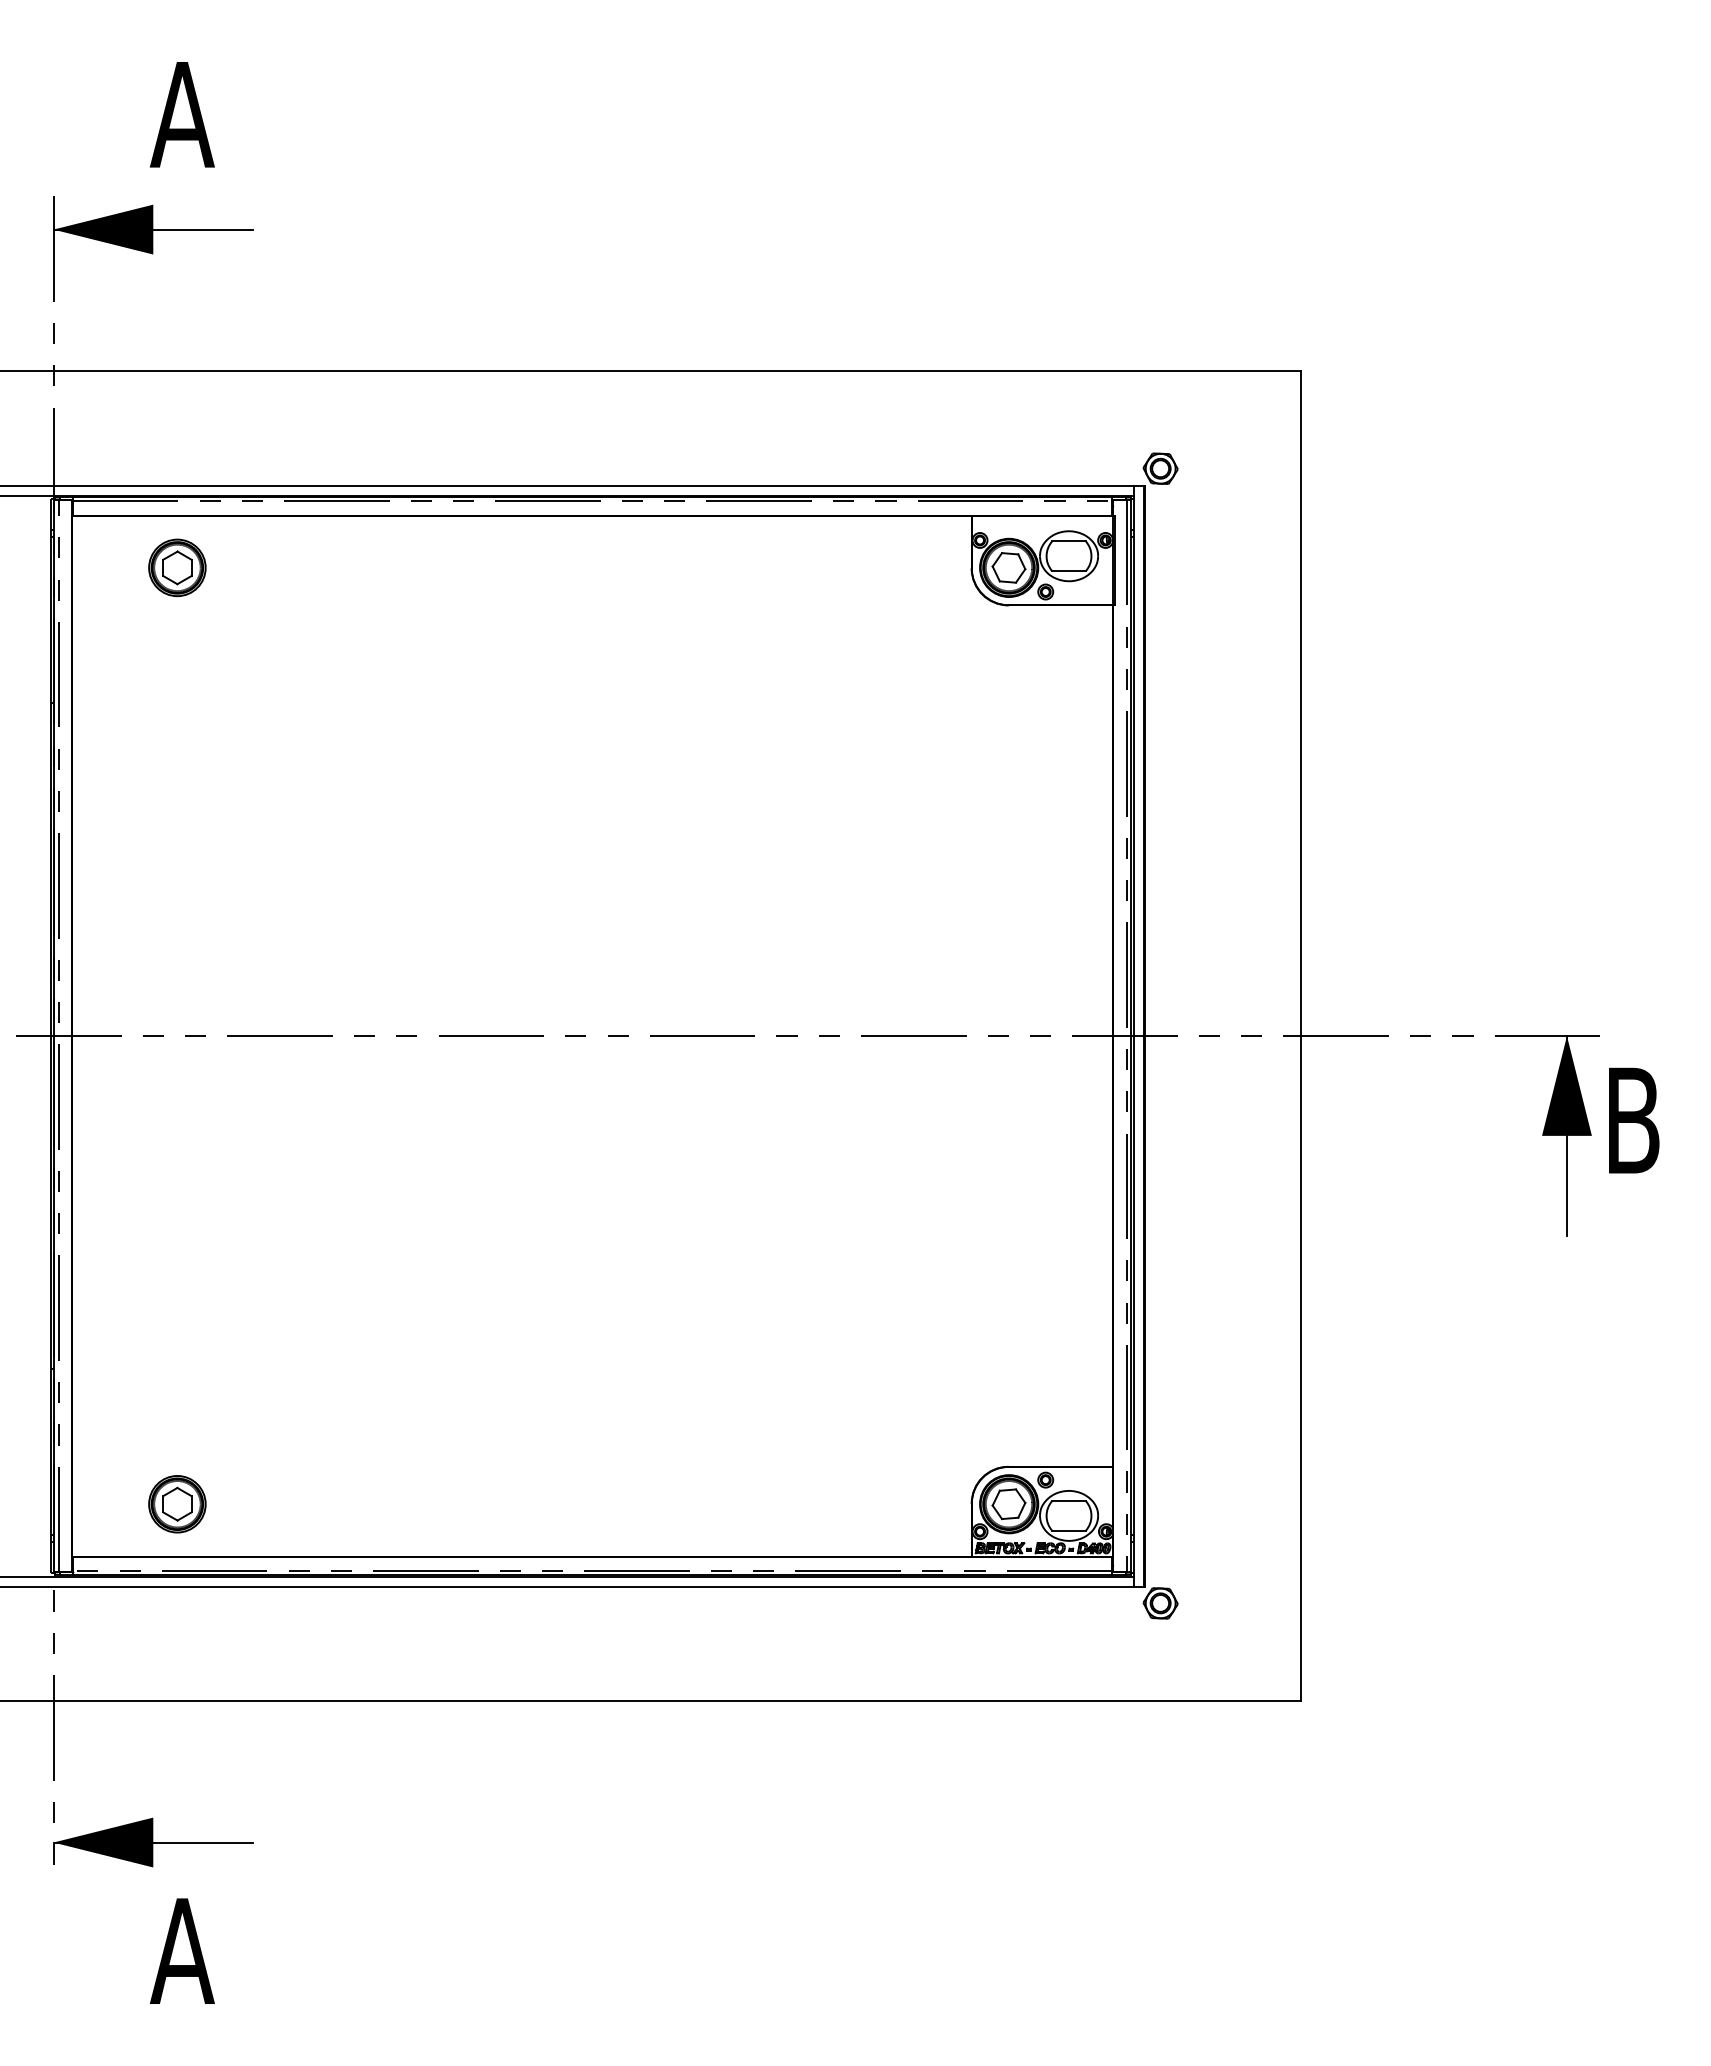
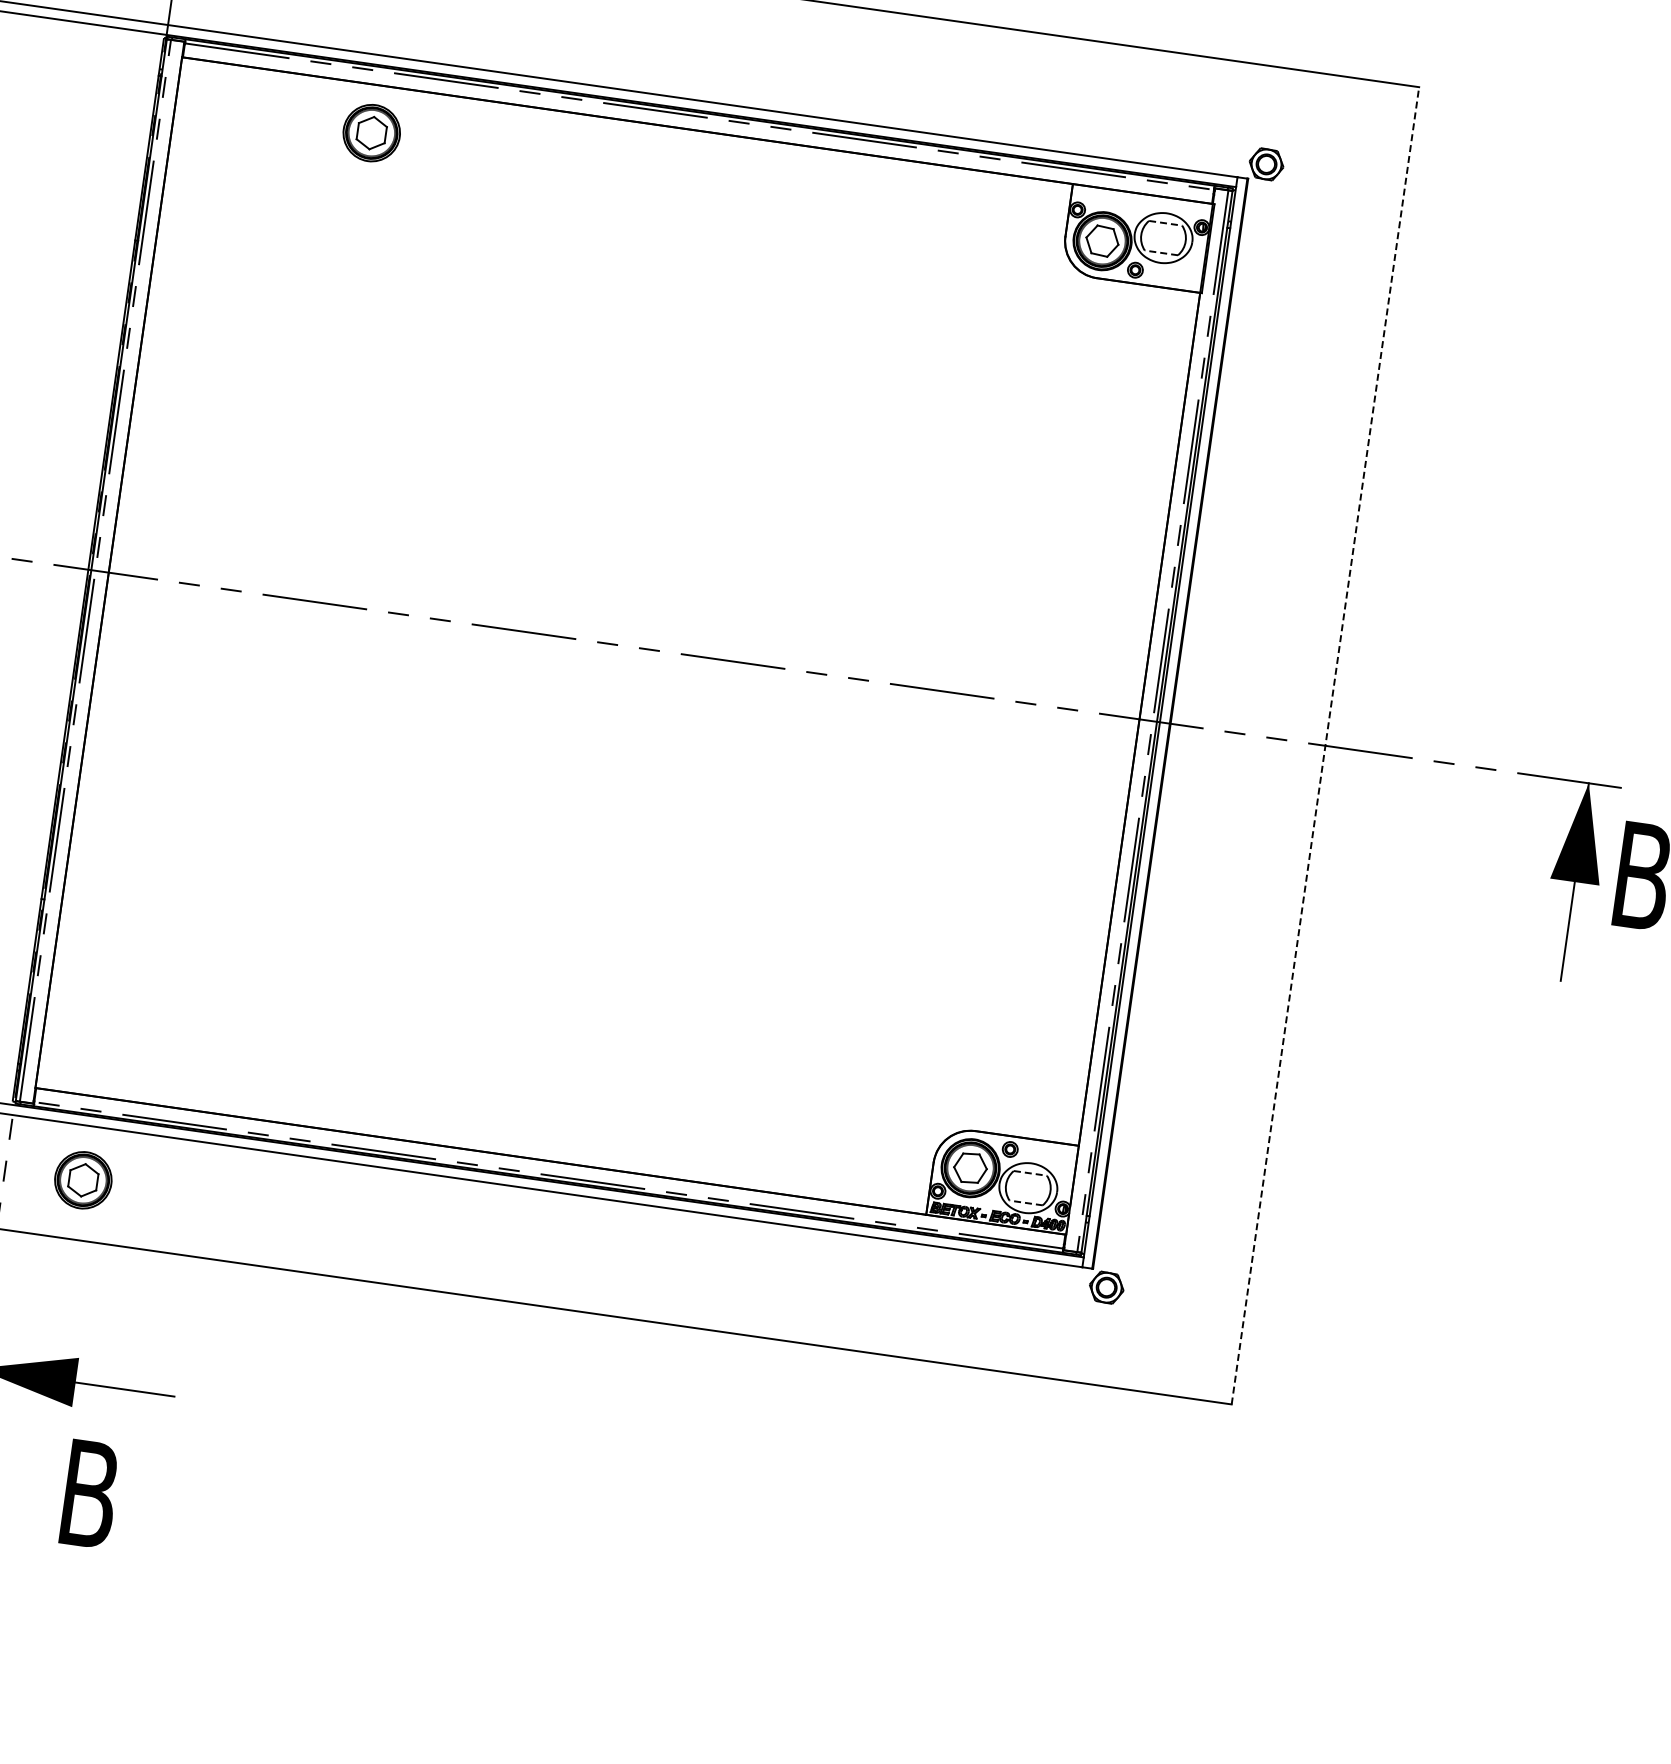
line: (1069, 541) -> (1166, 223), solid -> dashed
part: (177, 567) -> (371, 132), moved
line: (1069, 571) -> (1161, 253), solid -> dashed
line: (1300, 1035) -> (1325, 745), solid -> dashed
line: (1069, 1500) -> (1030, 1172), solid -> dashed
part: (177, 1504) -> (83, 1180), moved
line: (1069, 1530) -> (1026, 1202), solid -> dashed
text: (181, 1950) -> (88, 1493), A -> B

